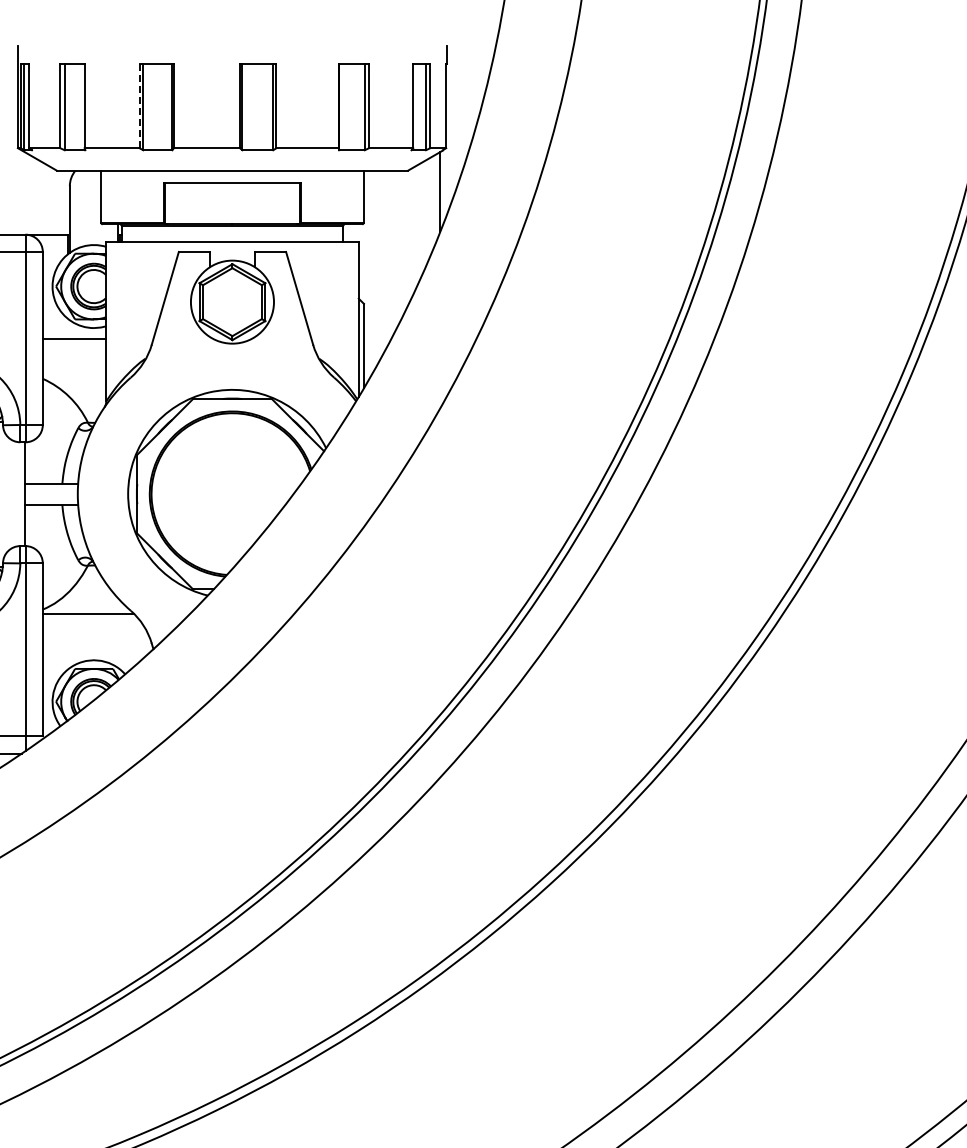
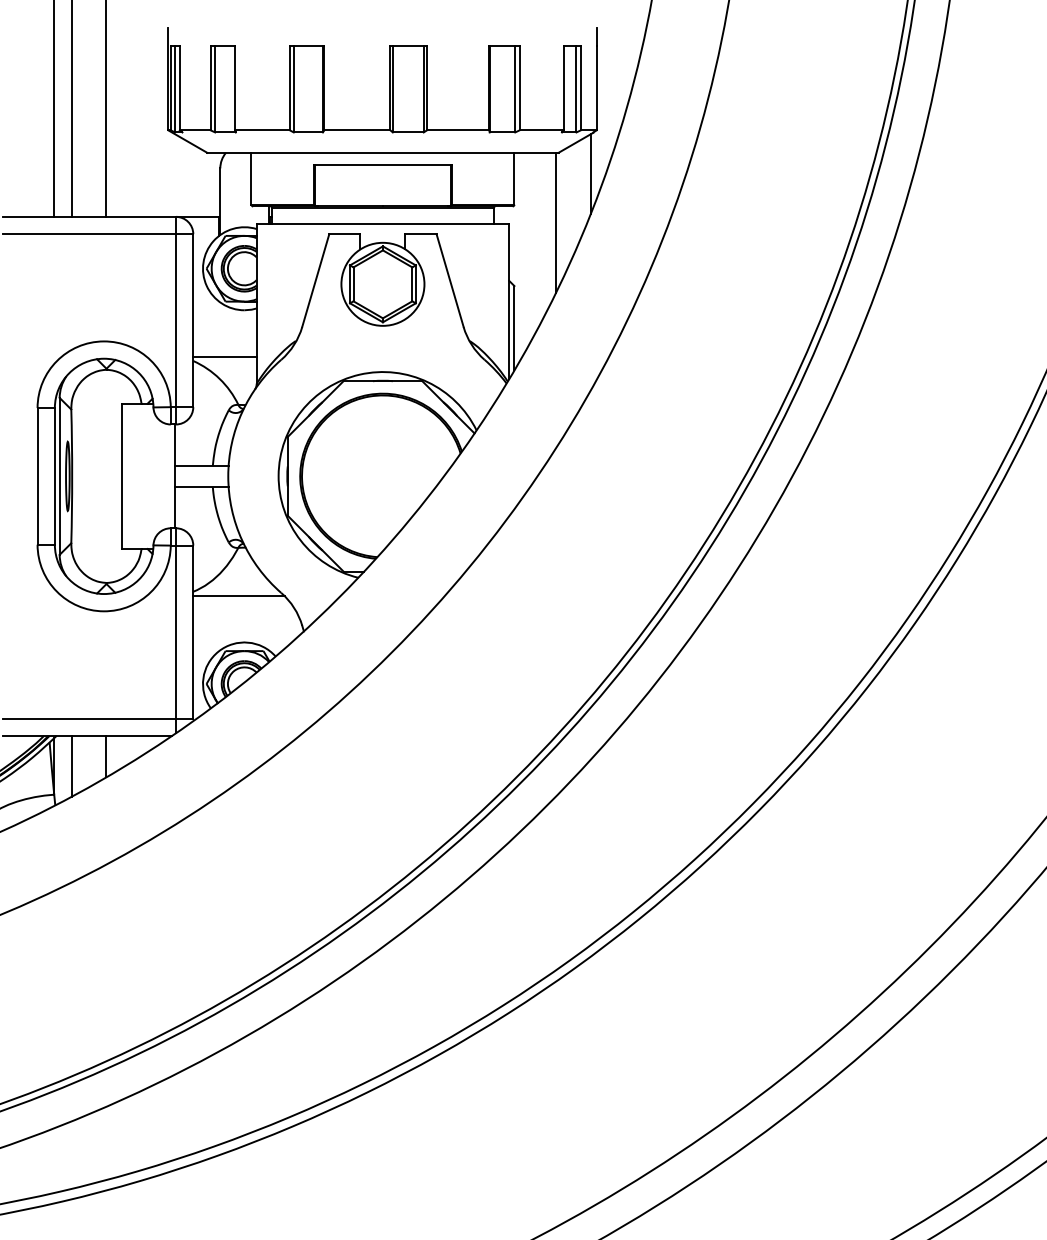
line: (139, 105) -> (289, 87), dashed -> solid
line: (405, 240) -> (555, 222), added
line: (74, 339) -> (224, 356), moved

